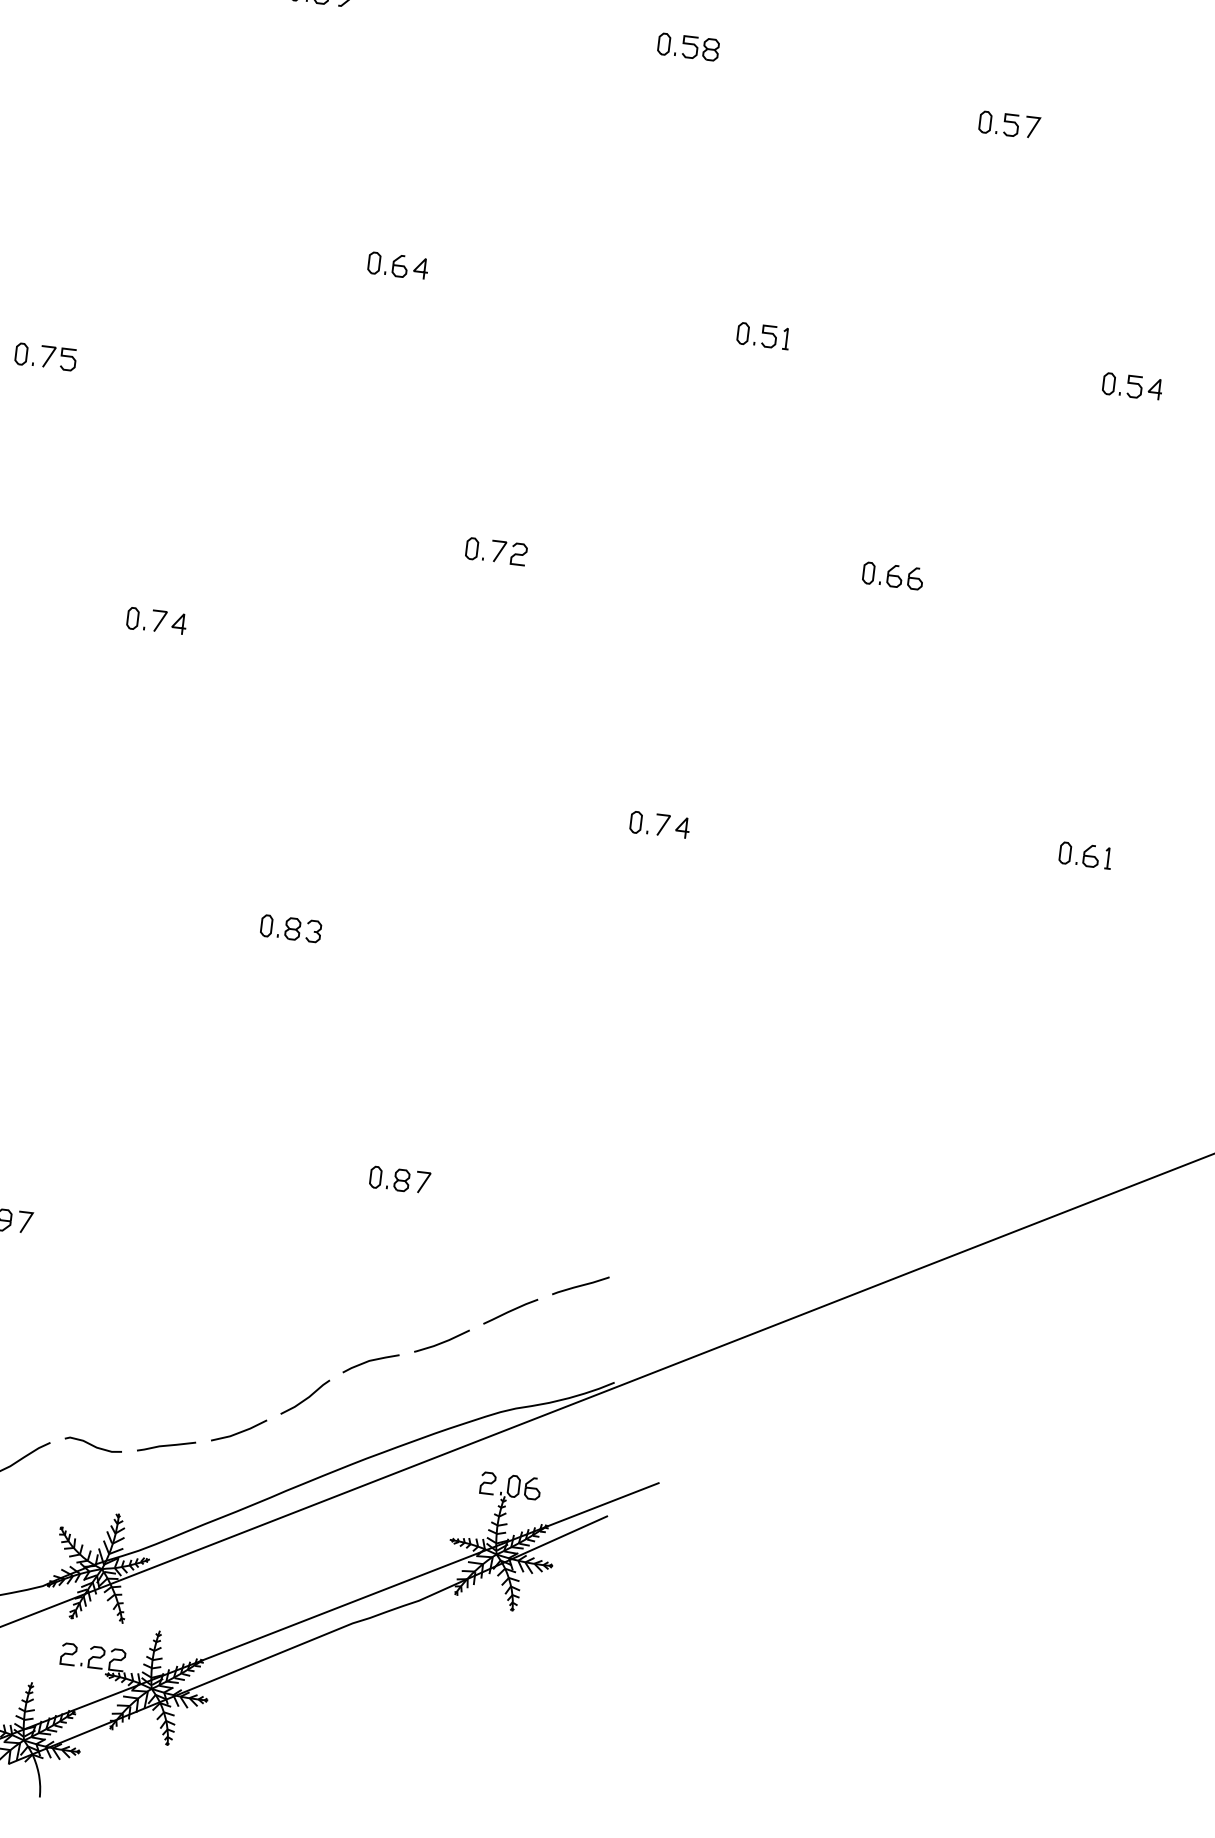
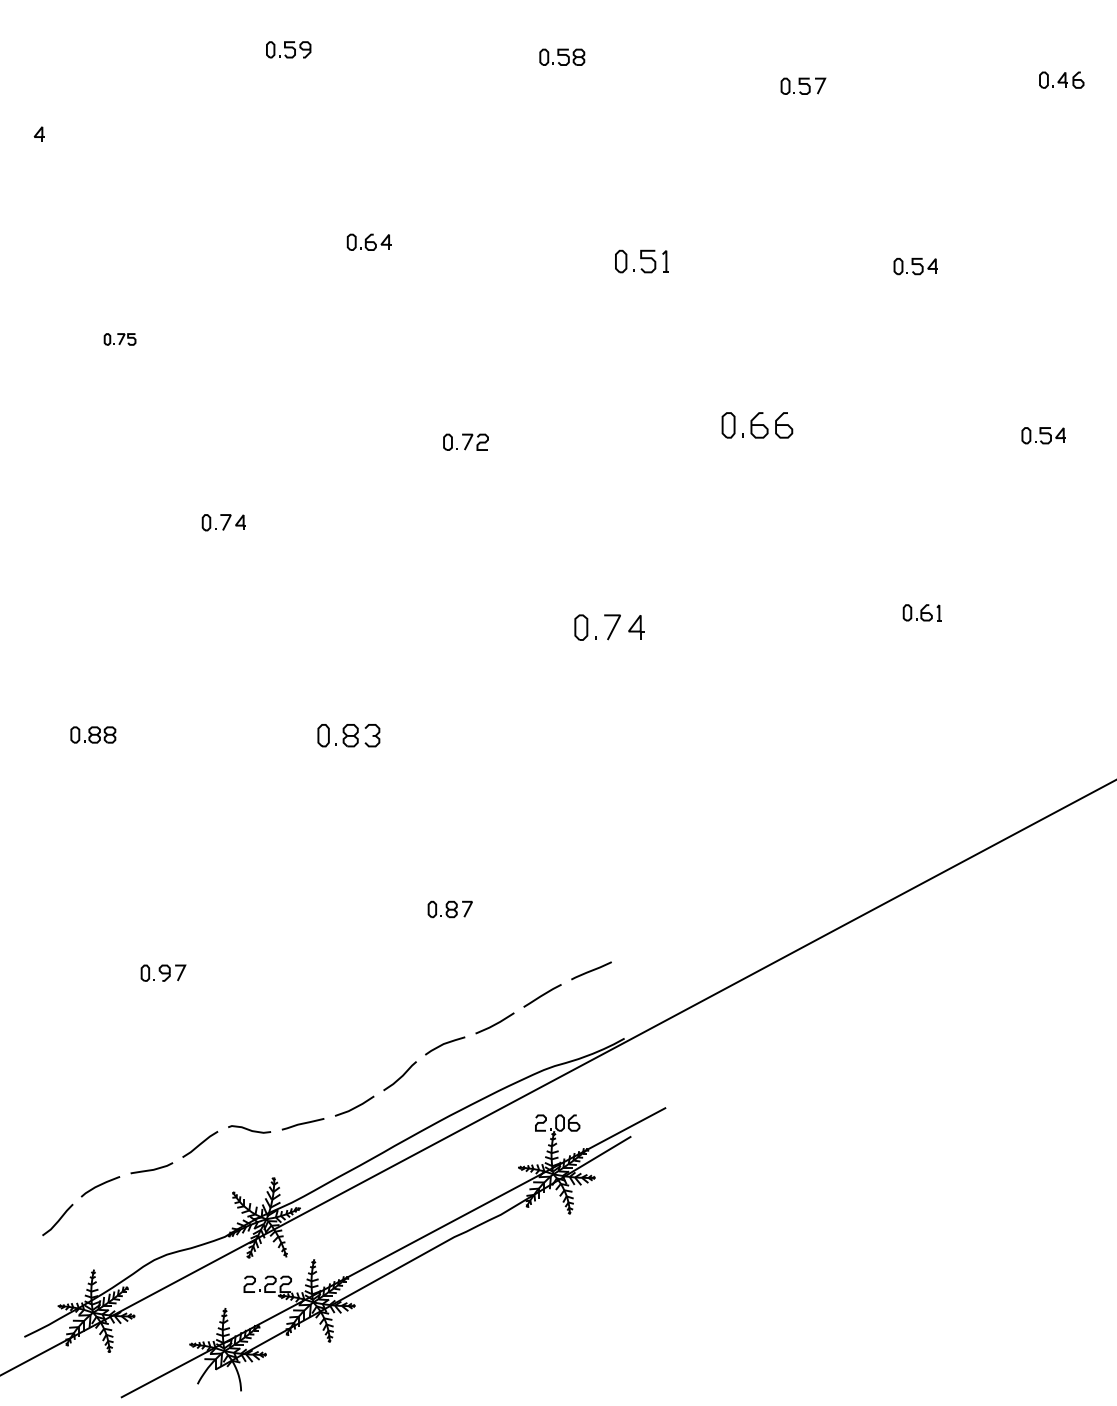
part: (762, 335) -> (641, 261), size x1.4
part: (44, 356) -> (119, 339), size x0.7
part: (892, 575) -> (757, 425), size x1.6
part: (659, 824) -> (608, 627), size x1.6
part: (290, 927) -> (348, 734), size x1.4

